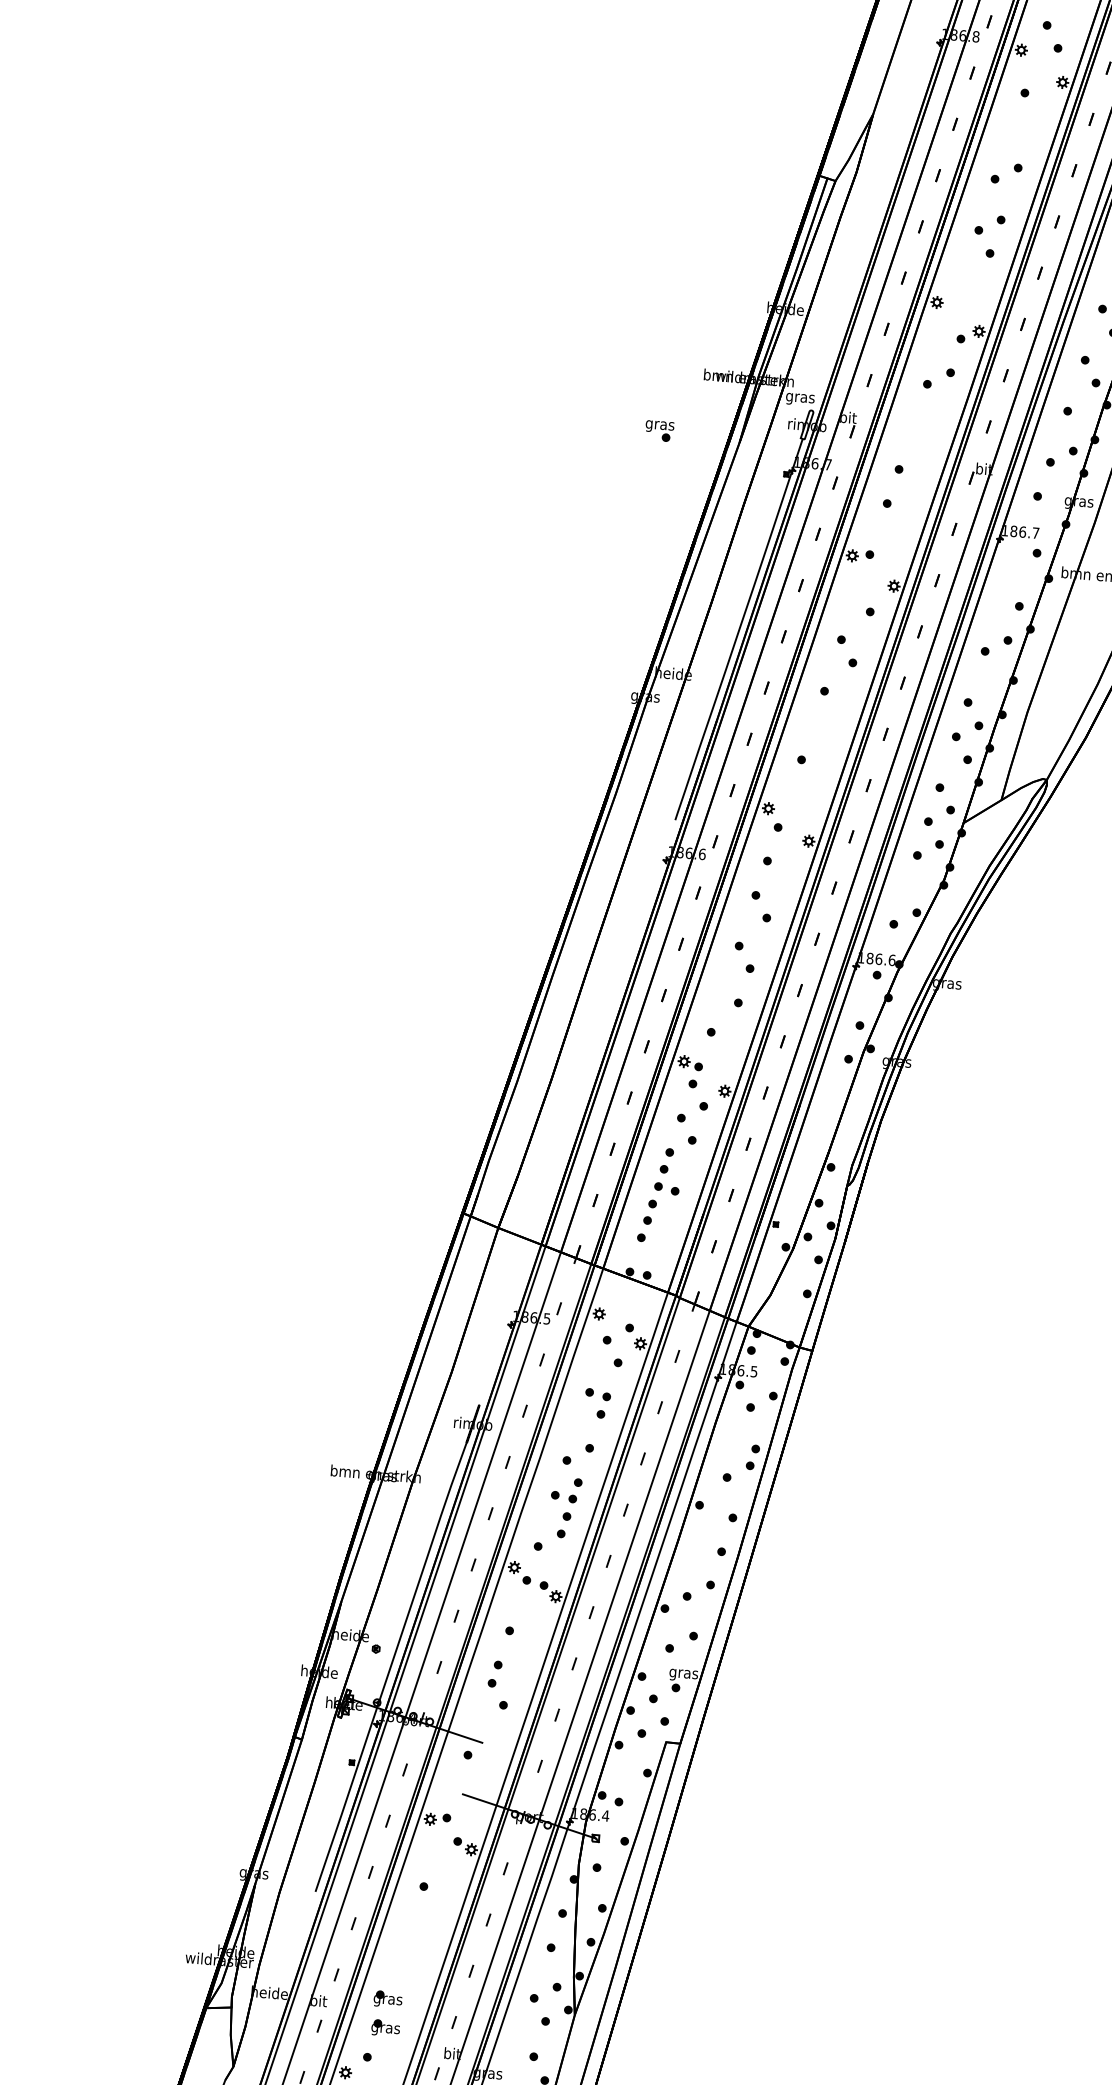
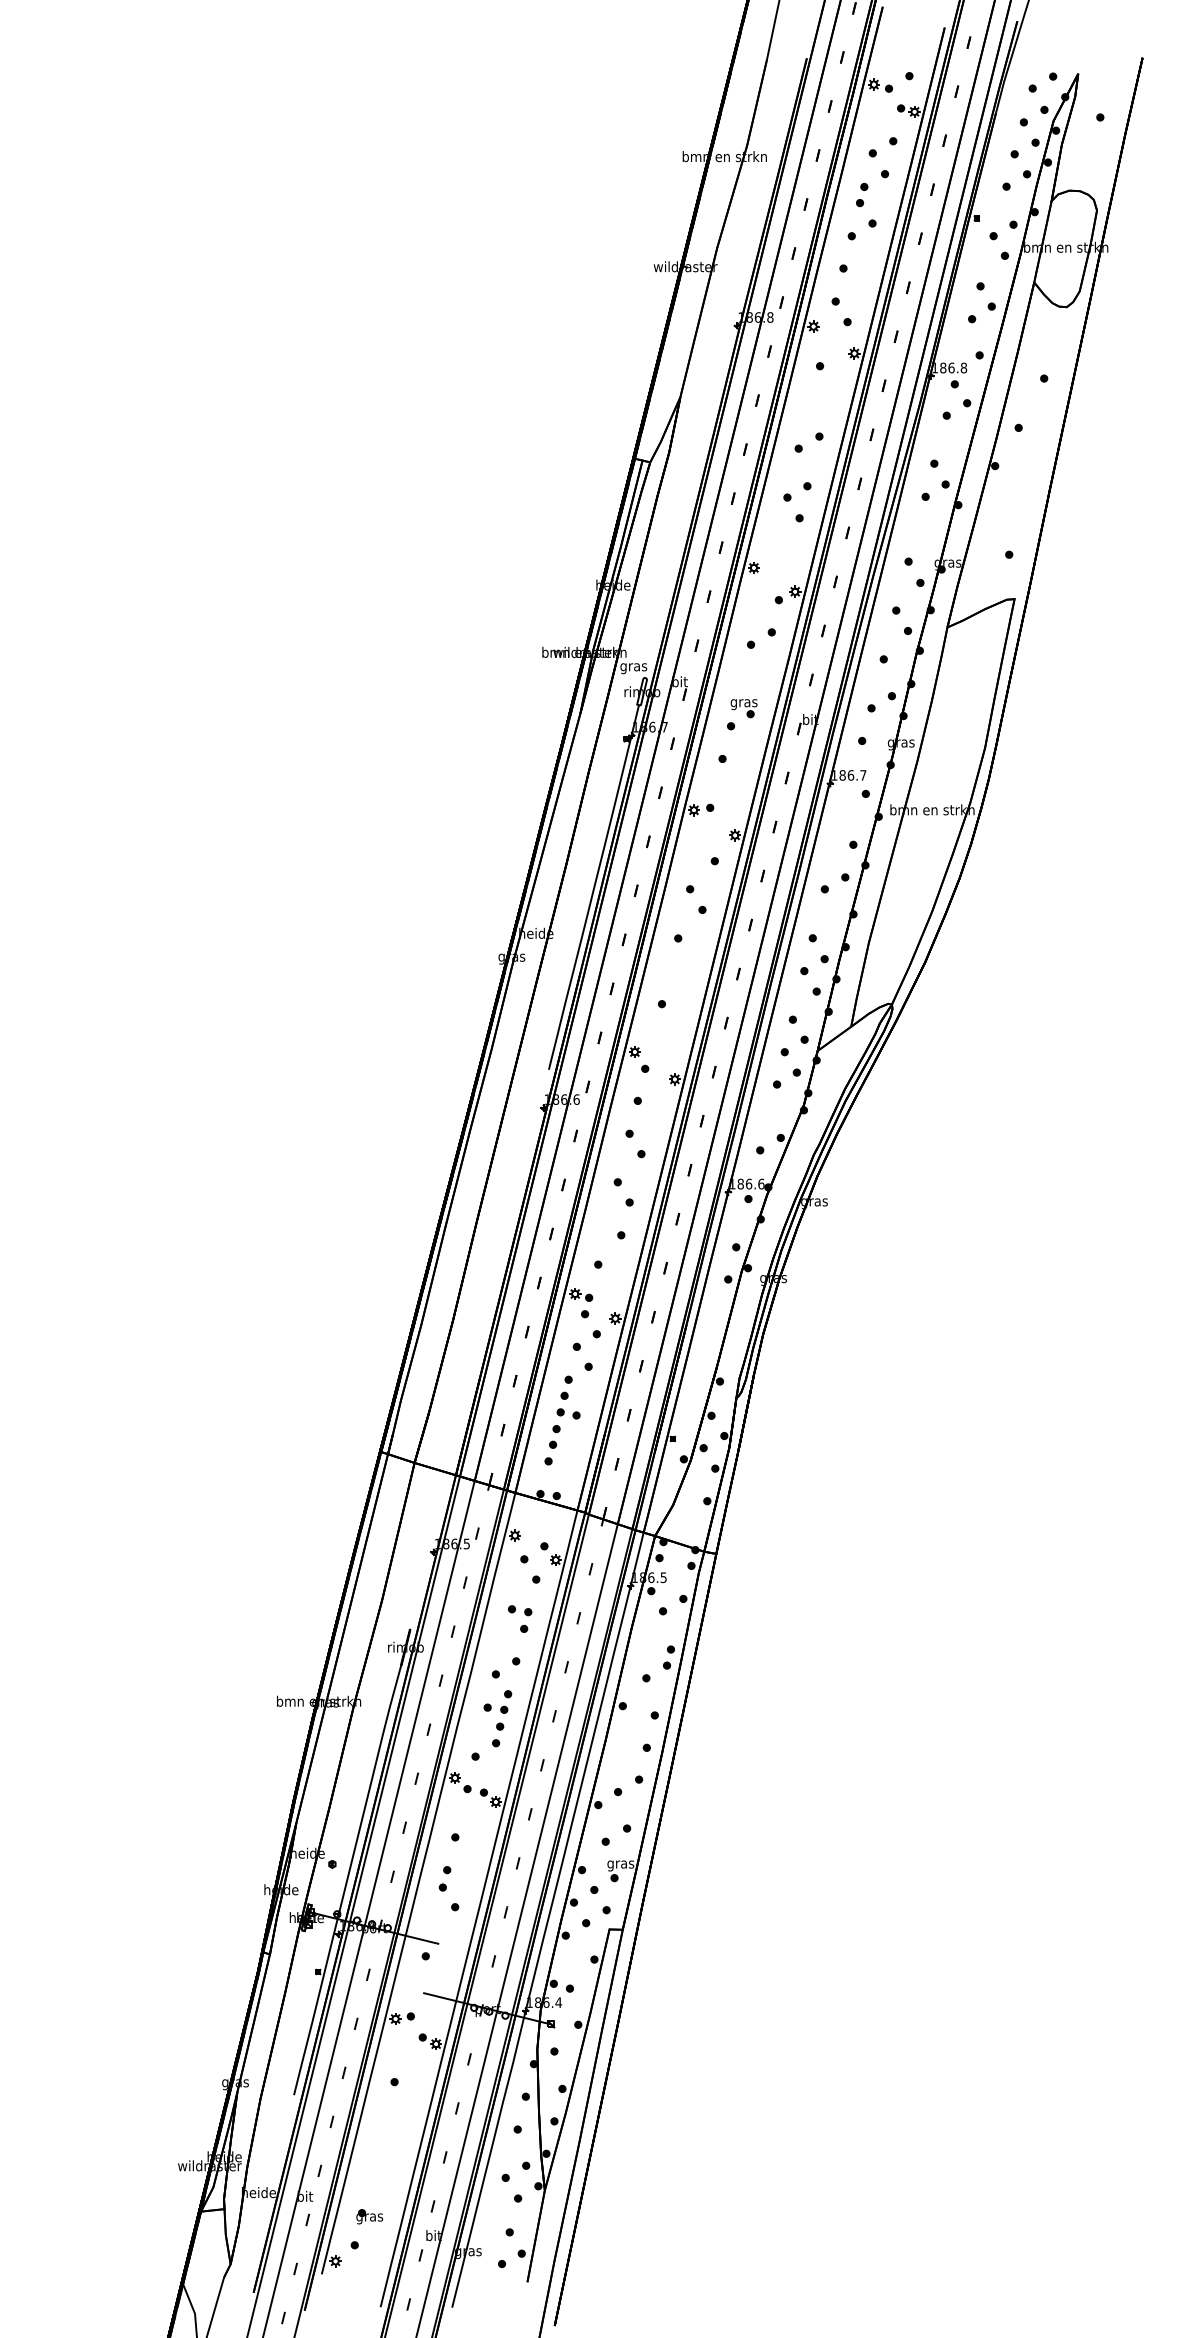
part: (658, 431) -> (743, 708), moved
part: (387, 1999) -> (369, 2189), removed

